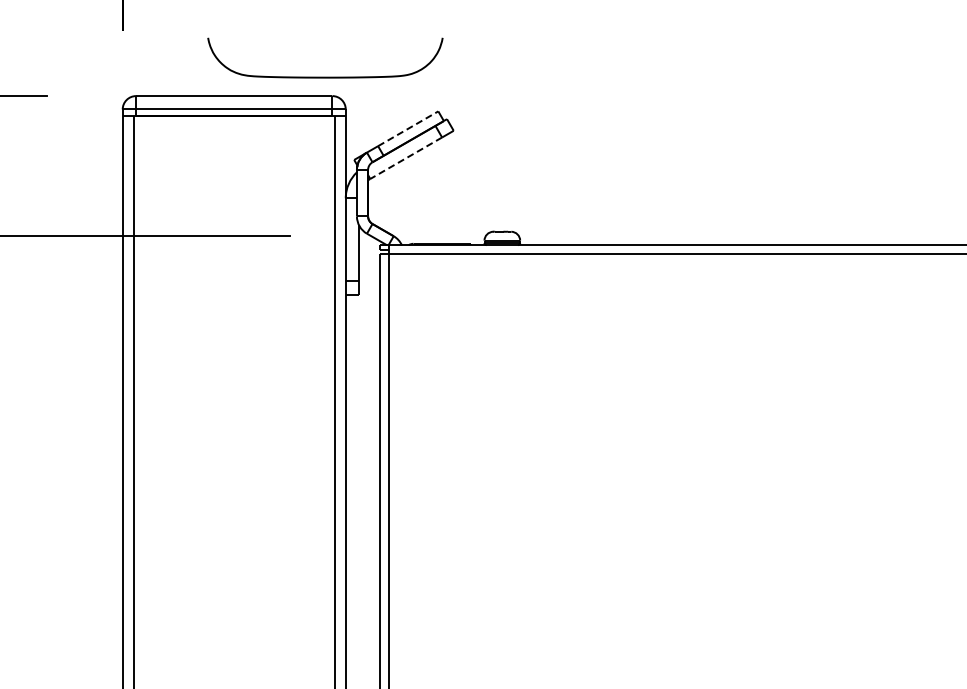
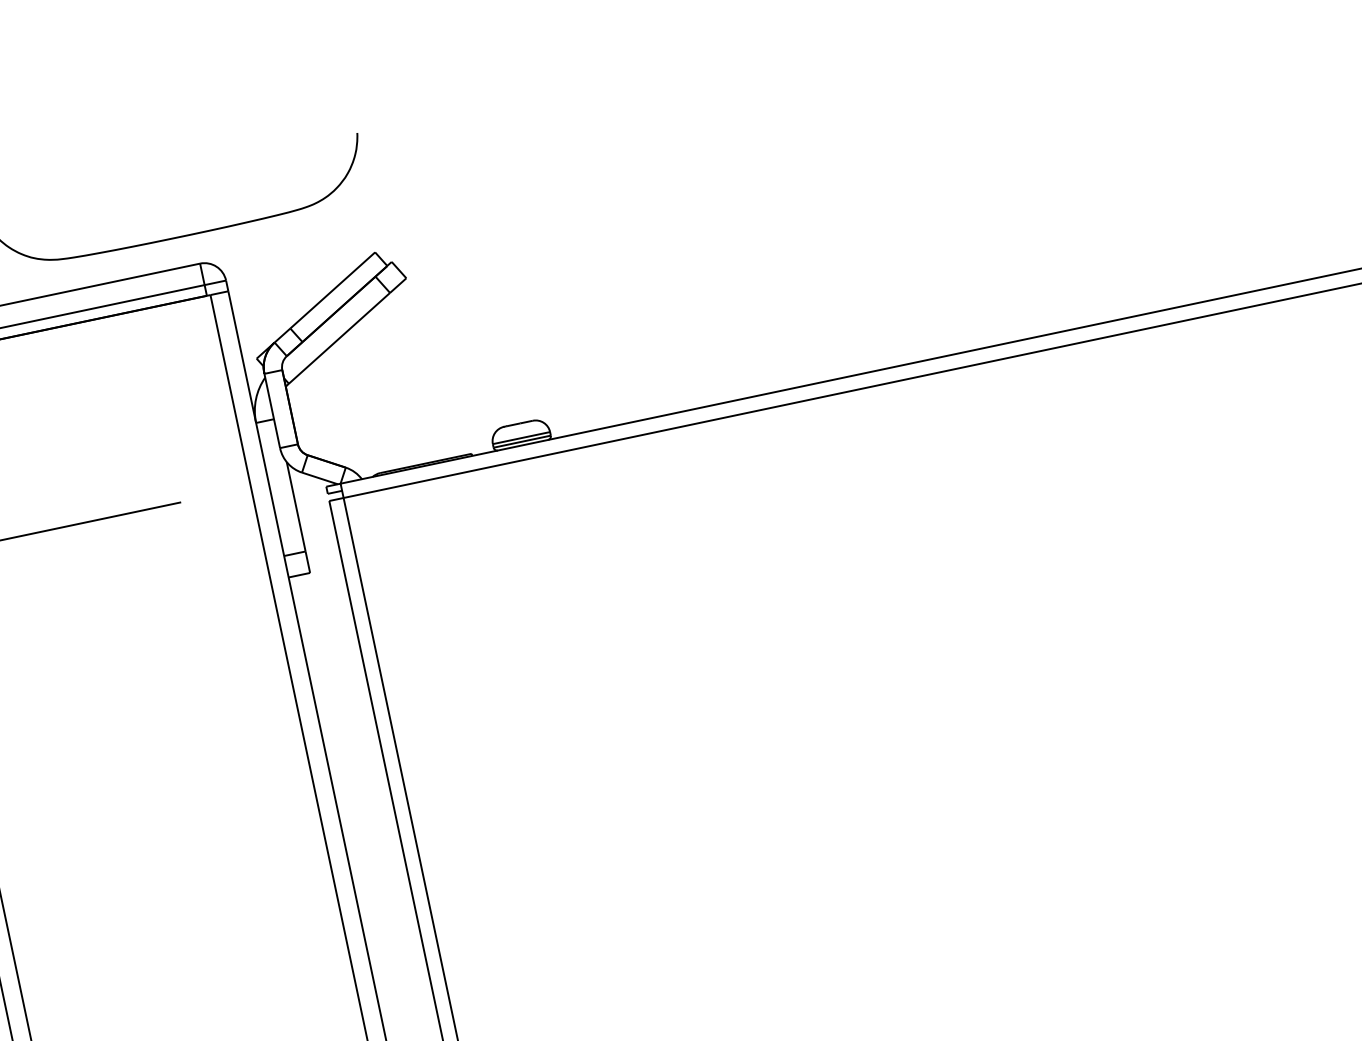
line: (408, 128) -> (333, 289), dashed -> solid
line: (405, 158) -> (338, 339), dashed -> solid

